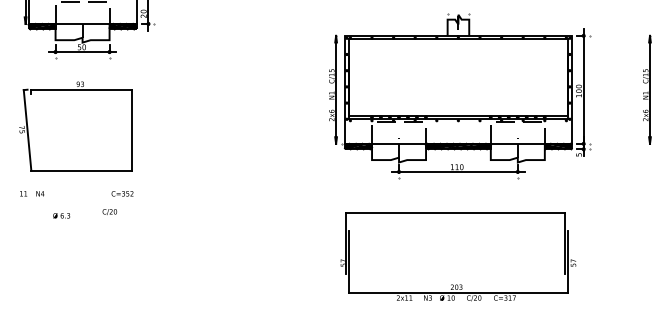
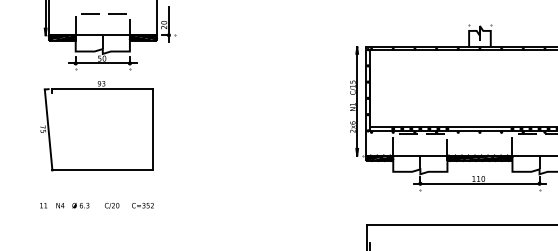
part: (75, 90) -> (96, 89), moved
text: (109, 211) -> (111, 205), moved
text: (61, 215) -> (80, 205), moved

